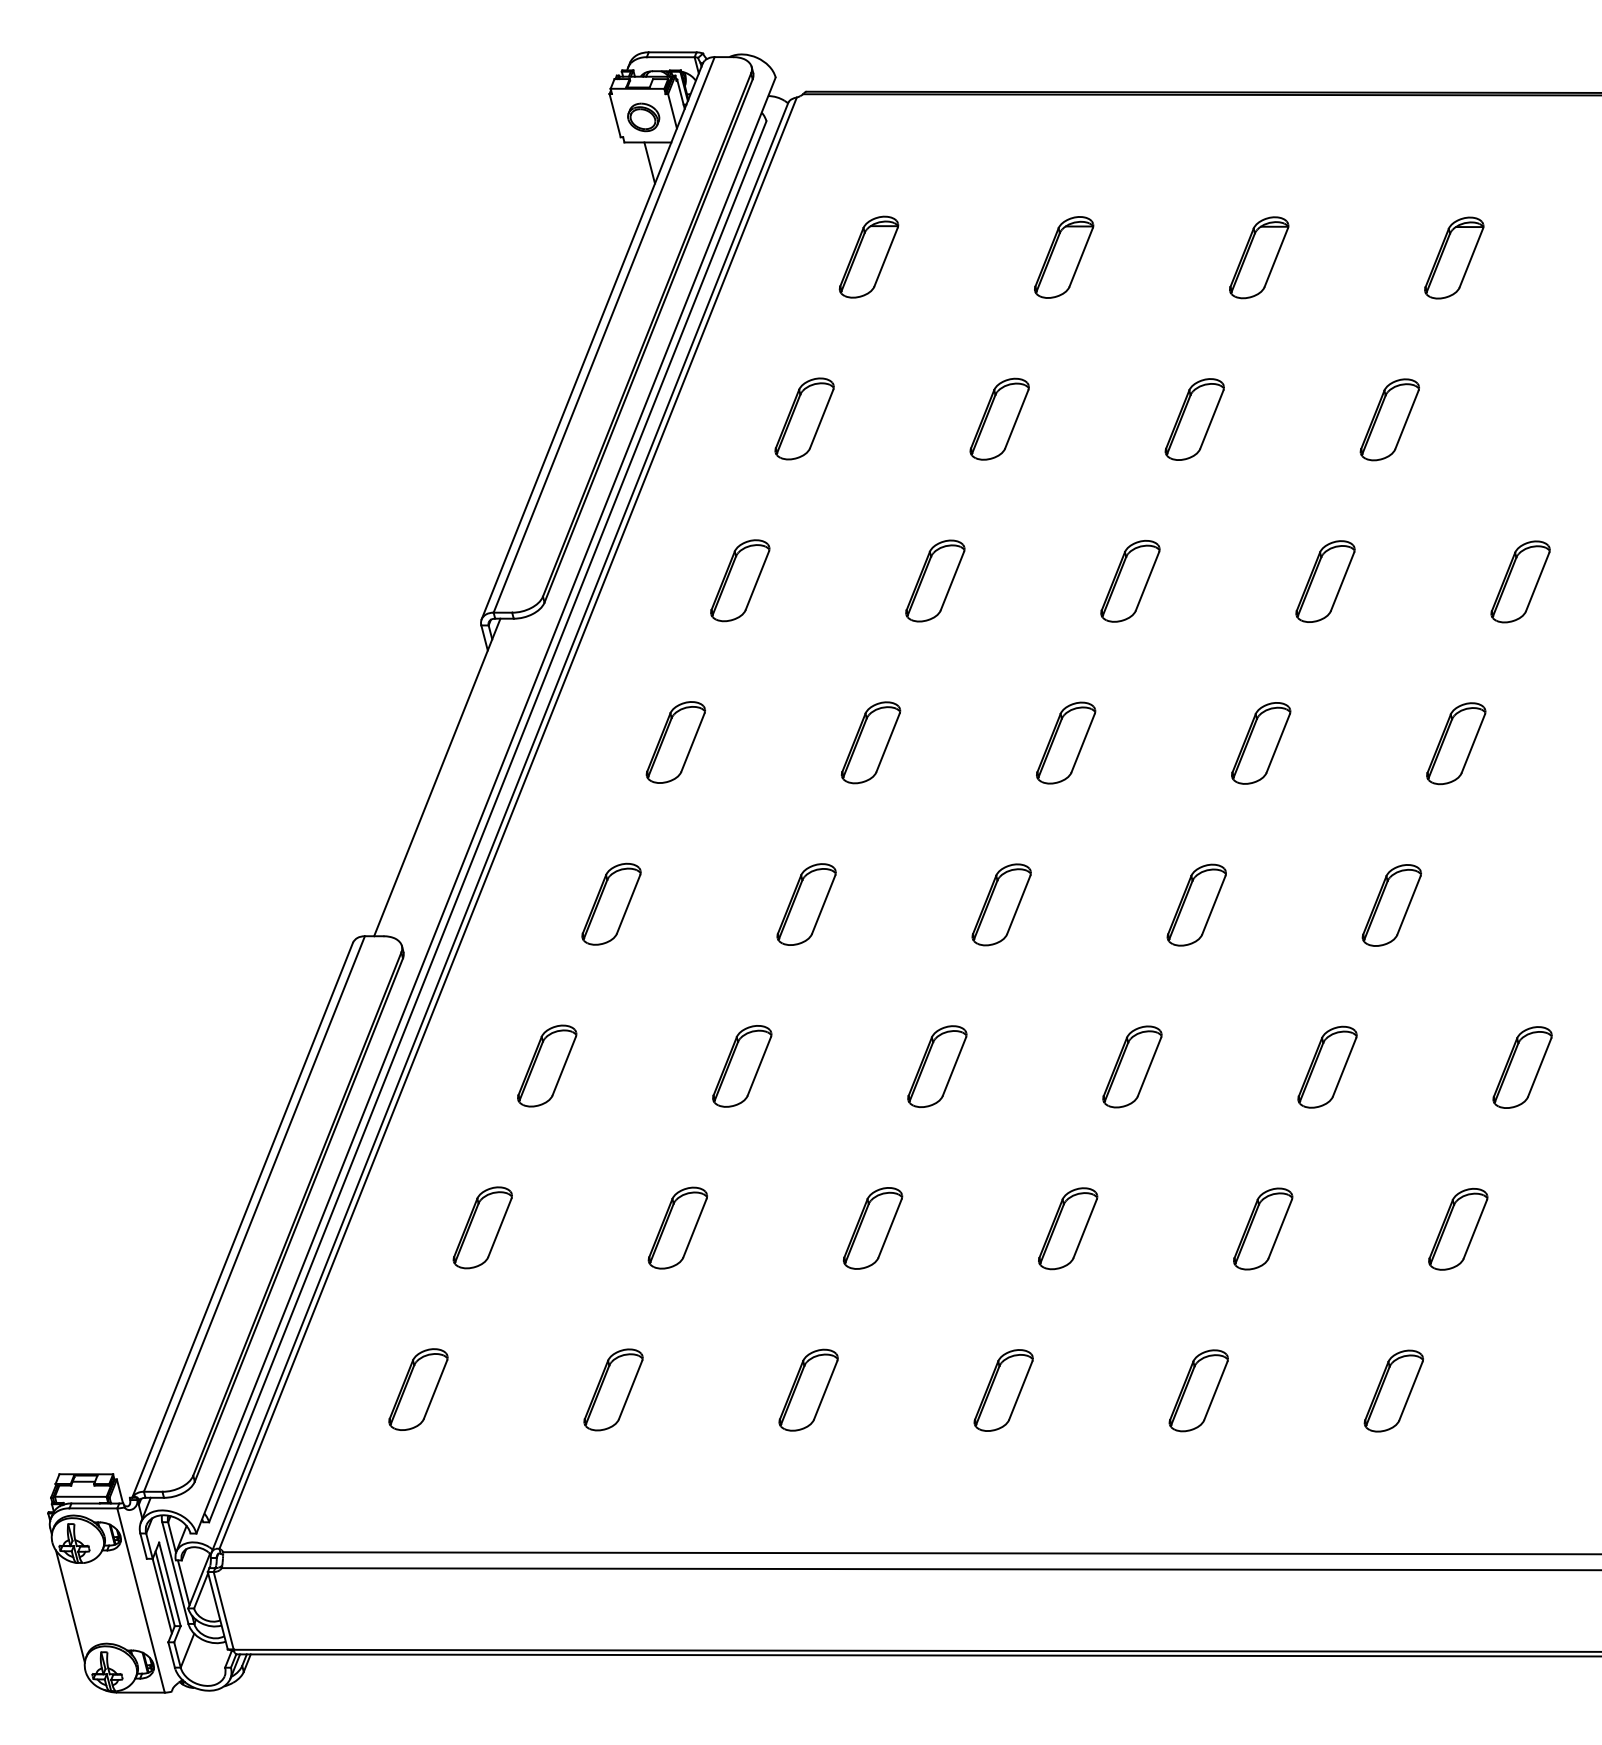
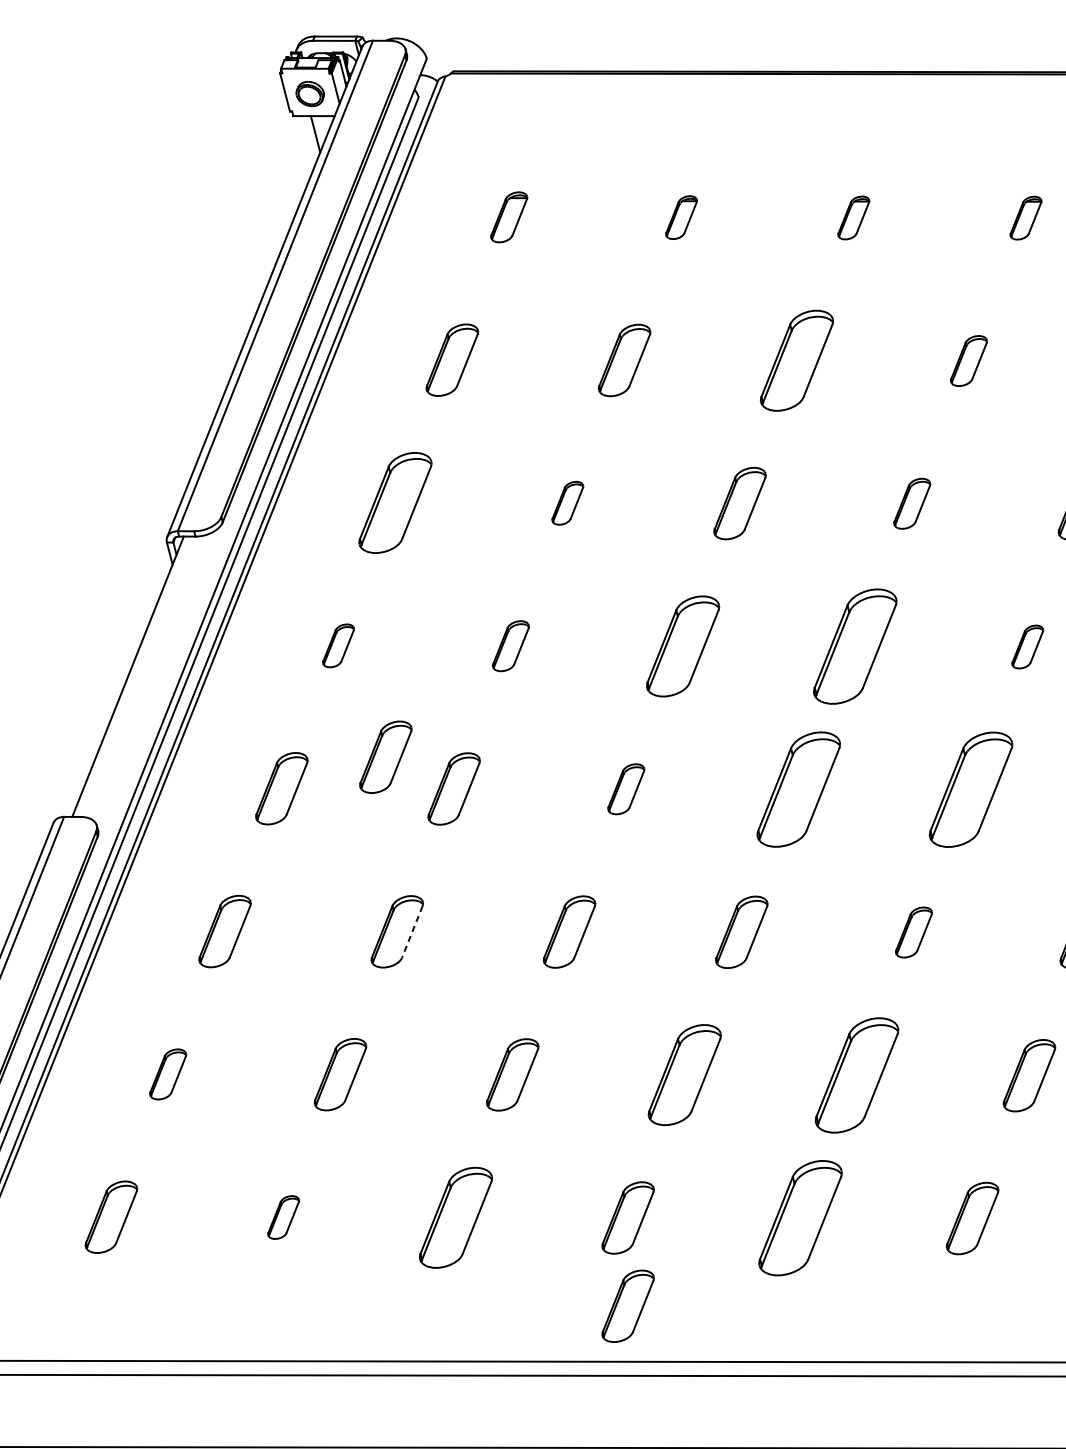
part: (868, 256) -> (508, 216), size x0.7
part: (1064, 257) -> (681, 217), size x0.6
part: (1259, 257) -> (853, 217), size x0.6
part: (1454, 257) -> (1026, 217), size x0.6
part: (1194, 419) -> (796, 360), size x1.4
part: (1389, 419) -> (968, 360), size x0.7
part: (740, 580) -> (395, 502), size x1.4
part: (935, 580) -> (567, 502), size x0.6
part: (1325, 581) -> (912, 503), size x0.7
part: (675, 742) -> (338, 645), size x0.6
part: (870, 742) -> (510, 645), size x0.7
part: (1066, 742) -> (683, 645), size x1.4
part: (1261, 743) -> (855, 646), size x1.6
part: (1456, 743) -> (1027, 646), size x0.6
part: (729, 868) -> (386, 757), added
part: (1001, 904) -> (626, 788), size x0.7
part: (1196, 904) -> (798, 788), size x1.6
part: (1391, 905) -> (970, 789), size x1.6
line: (759, 1066) -> (412, 931), solid -> dashed
part: (1327, 1066) -> (914, 931), size x0.7
part: (482, 1227) -> (167, 1074), size x0.7
part: (1068, 1228) -> (685, 1074), size x1.4
part: (1263, 1228) -> (857, 1074), size x1.6
part: (613, 1389) -> (283, 1217), size x0.6
part: (808, 1389) -> (455, 1217), size x1.4
part: (1198, 1390) -> (800, 1217), size x1.6
part: (1003, 1490) -> (627, 1306), added

